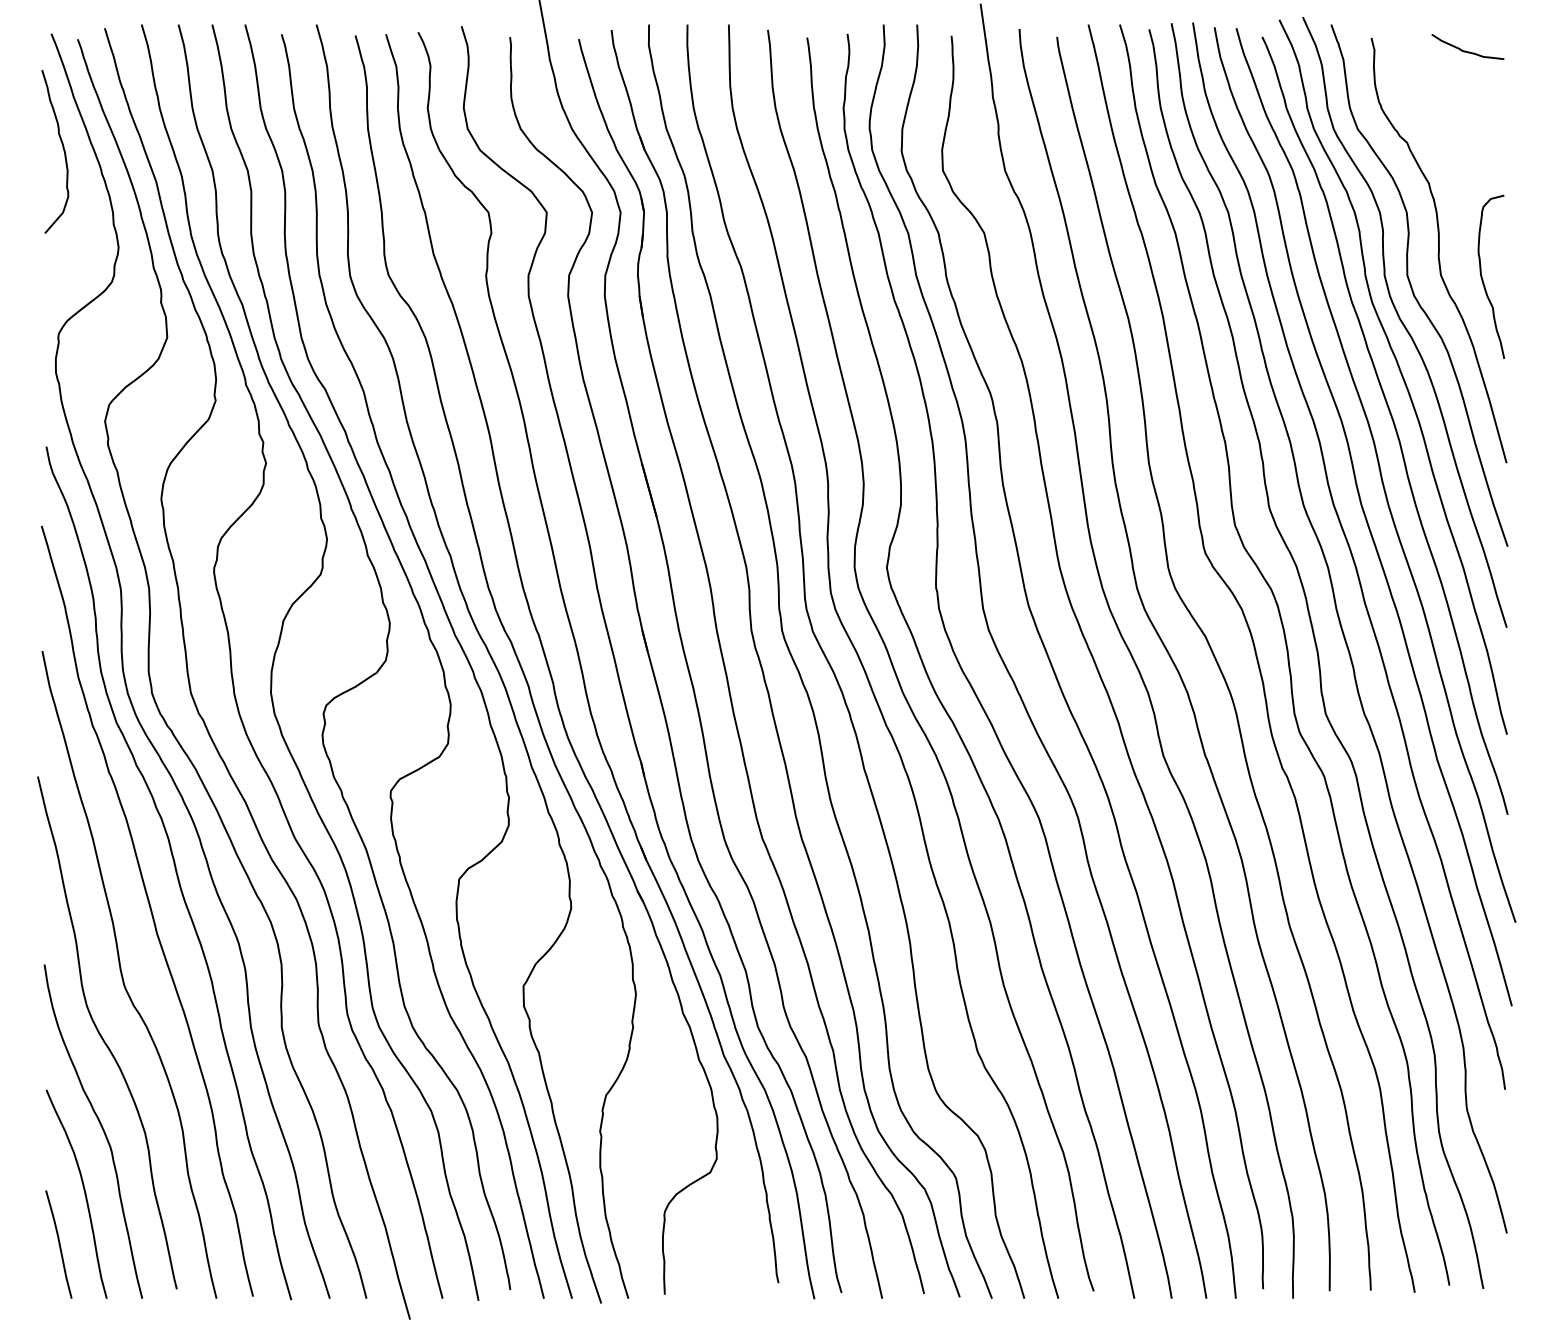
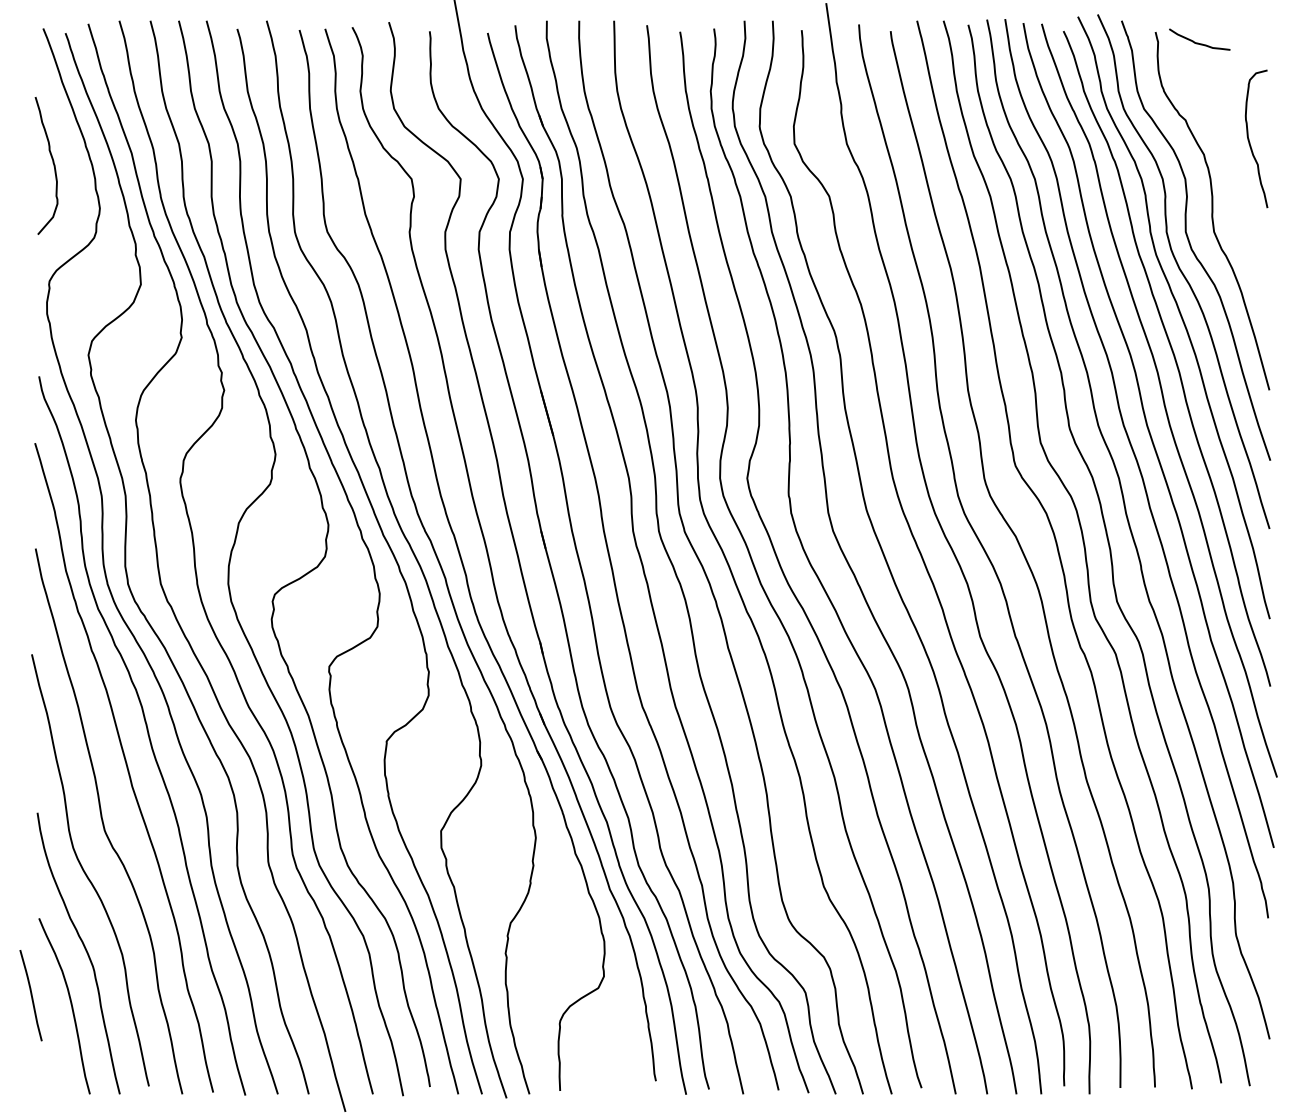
curve: (1465, 50) -> (1197, 42), moved
curve: (62, 148) -> (52, 163), moved
curve: (1483, 279) -> (1249, 141), moved
curve: (58, 1244) -> (30, 995), moved

